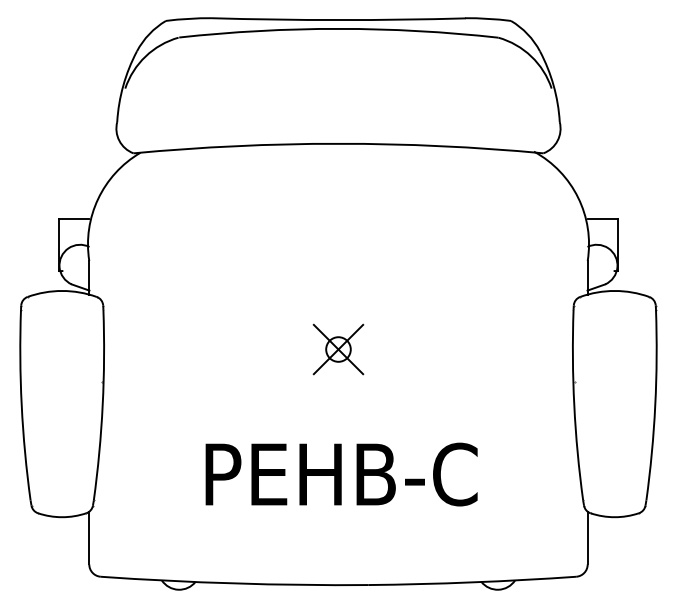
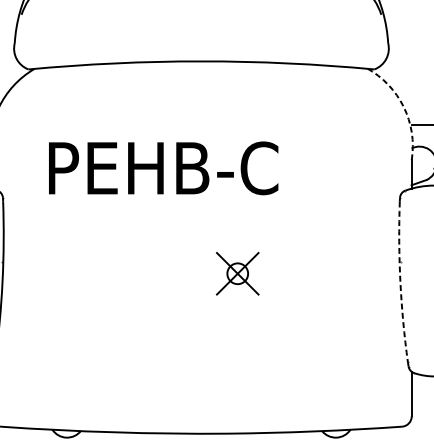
arc: (578, 197) -> (403, 106), solid -> dashed
part: (338, 349) -> (237, 273), moved
arc: (574, 405) -> (400, 282), solid -> dashed
text: (341, 474) -> (163, 168), moved

